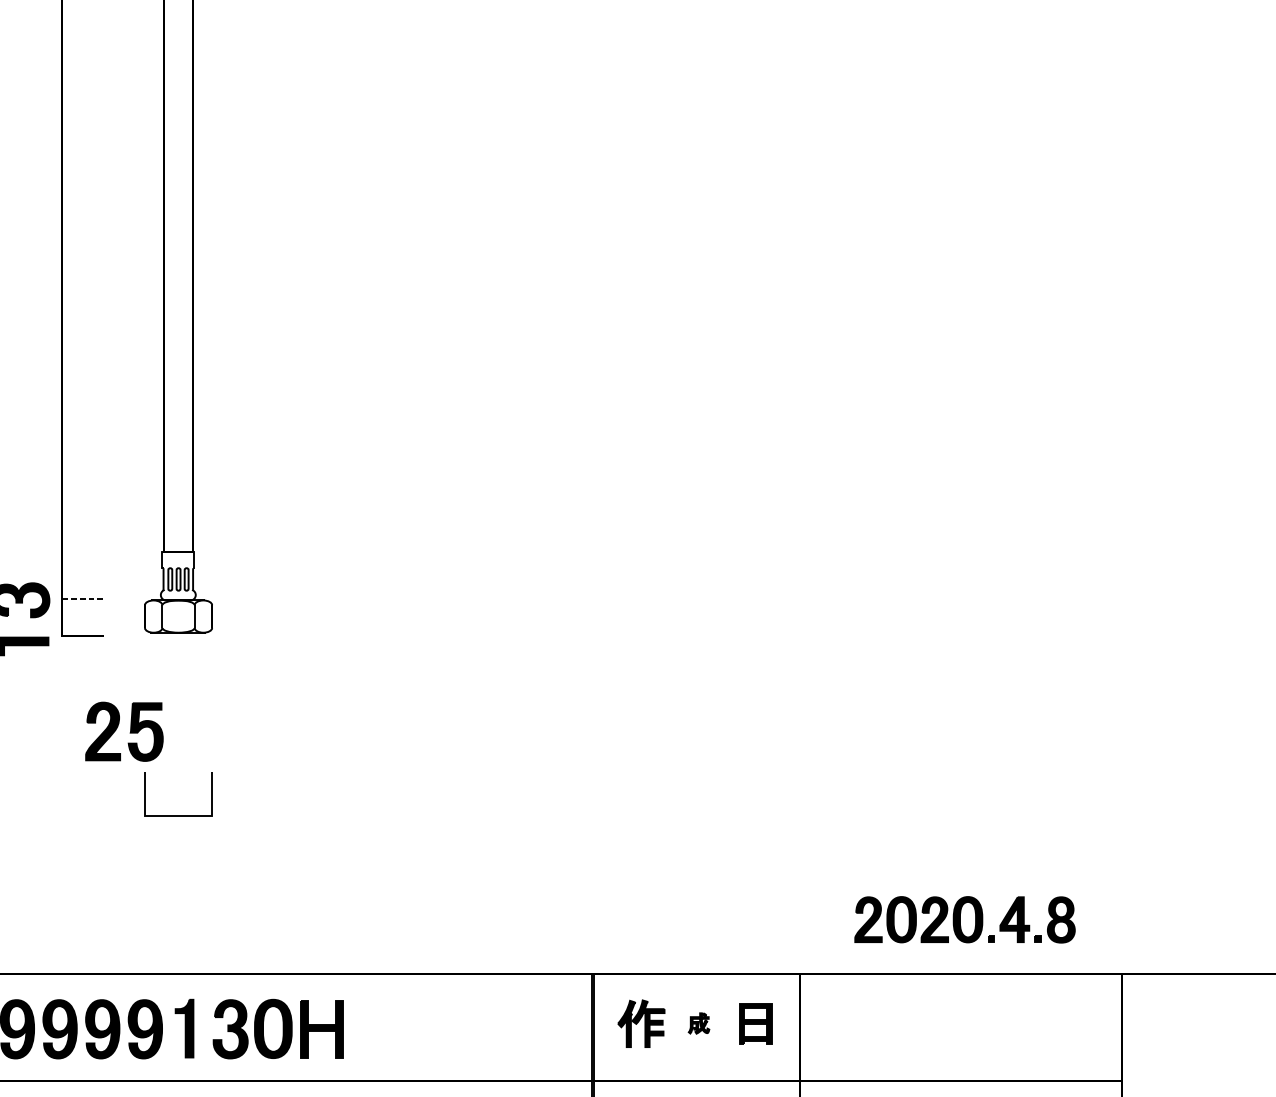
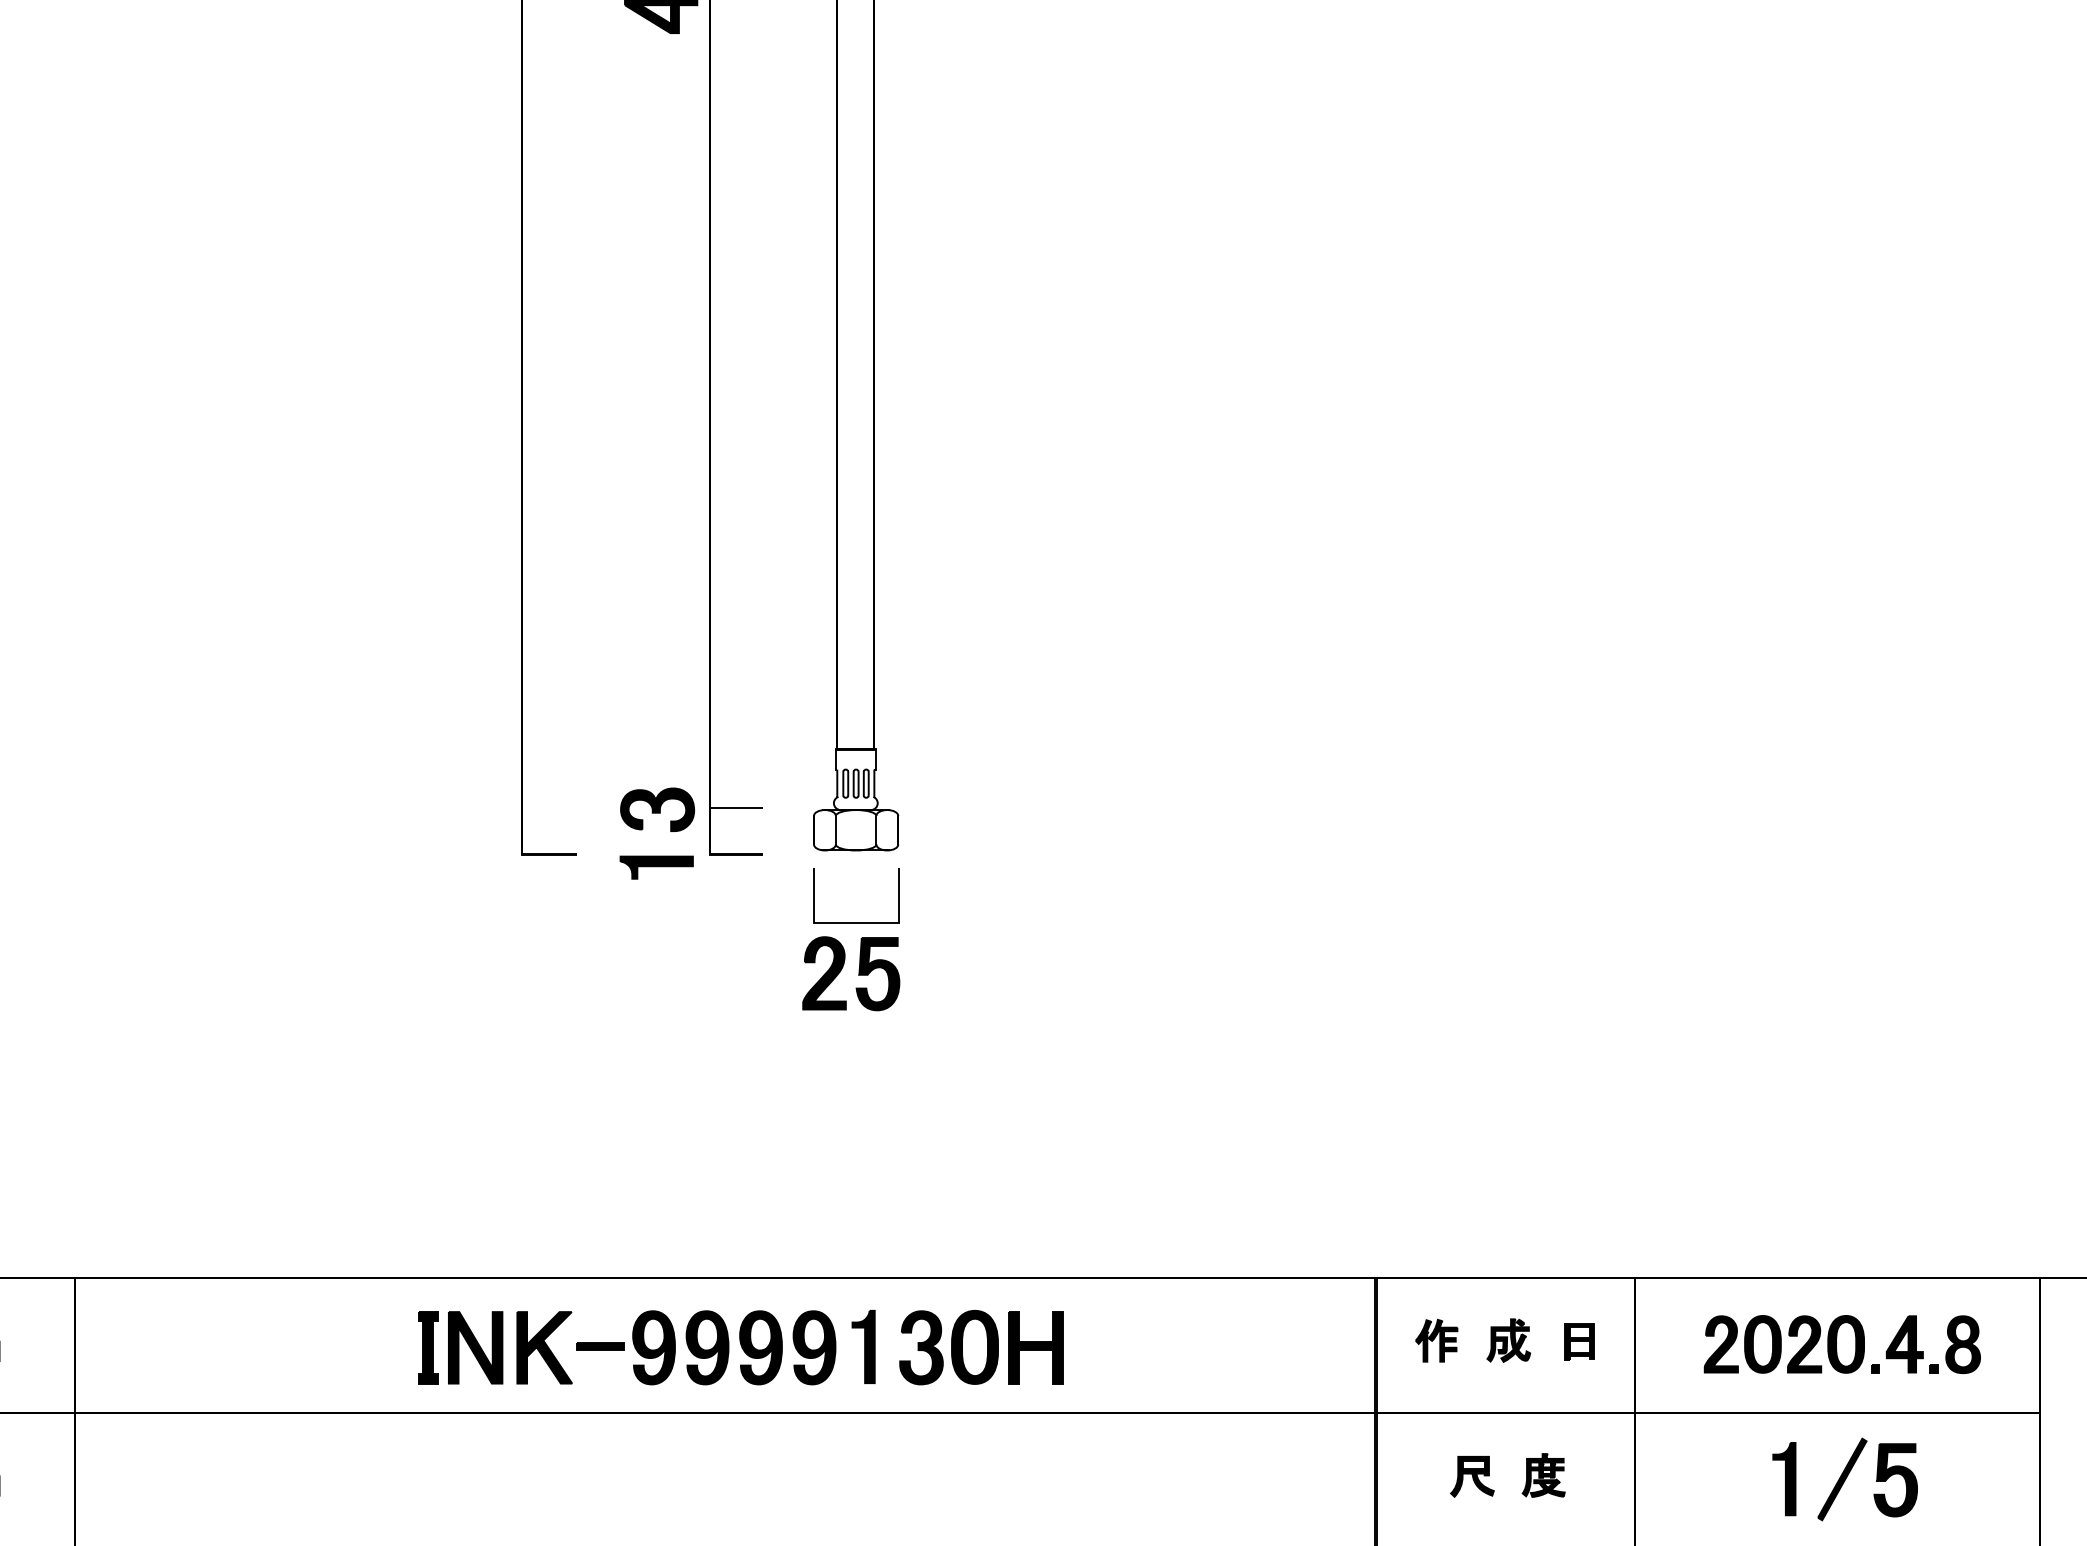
line: (83, 599) -> (737, 808), dashed -> solid
part: (130, 731) -> (858, 973), moved
line: (178, 815) -> (856, 922), moved
part: (964, 919) -> (1841, 1344), moved
part: (641, 1023) -> (1436, 1340), size x0.71
part: (698, 1023) -> (1508, 1340), size x1.67
part: (755, 1024) -> (1579, 1341), size x0.71

